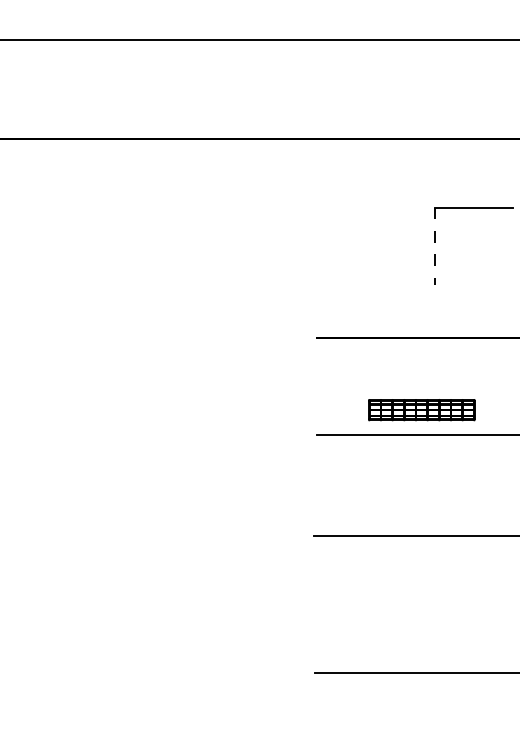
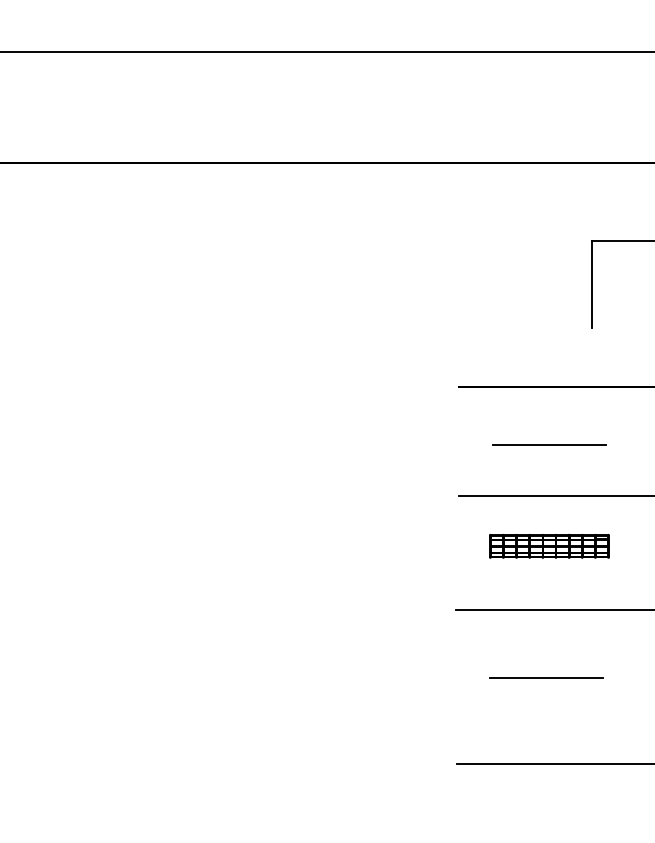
line: (435, 246) -> (592, 284), dashed -> solid
line: (397, 389) -> (549, 445), added
part: (421, 409) -> (549, 545), moved
line: (394, 595) -> (546, 677), added

